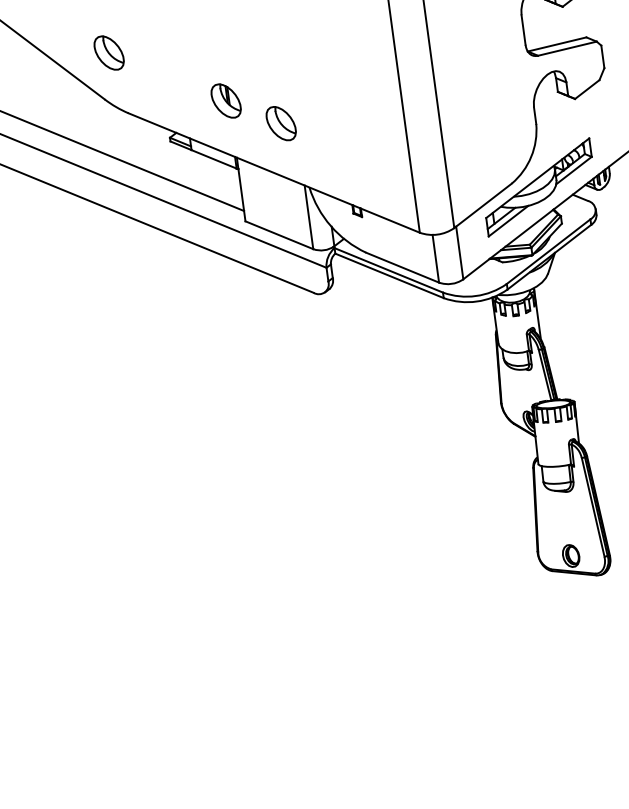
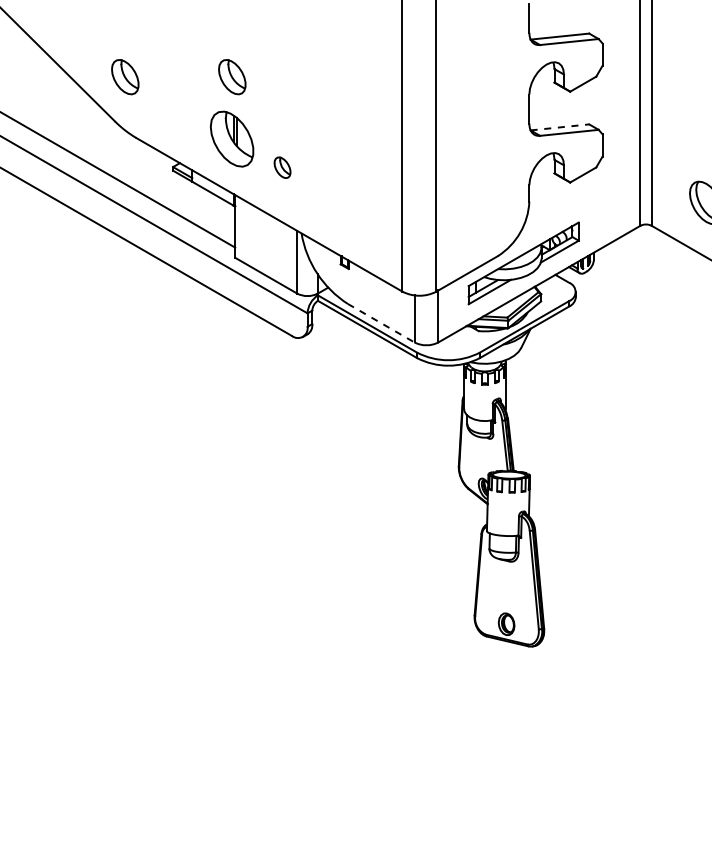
part: (217, 38) -> (232, 77), added
line: (557, 44) -> (560, 127), solid -> dashed
part: (226, 100) -> (232, 138), size x1.6
part: (281, 123) -> (282, 167), size x0.6
line: (402, 267) -> (381, 323), solid -> dashed

